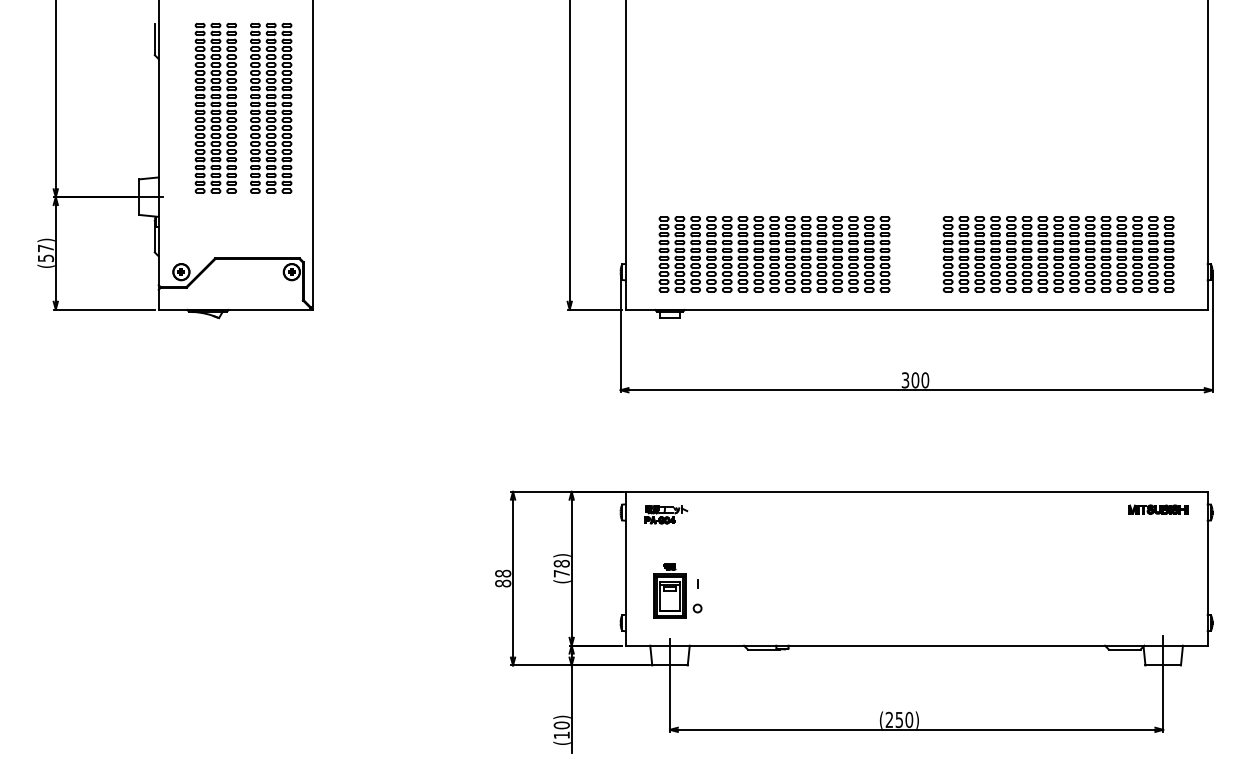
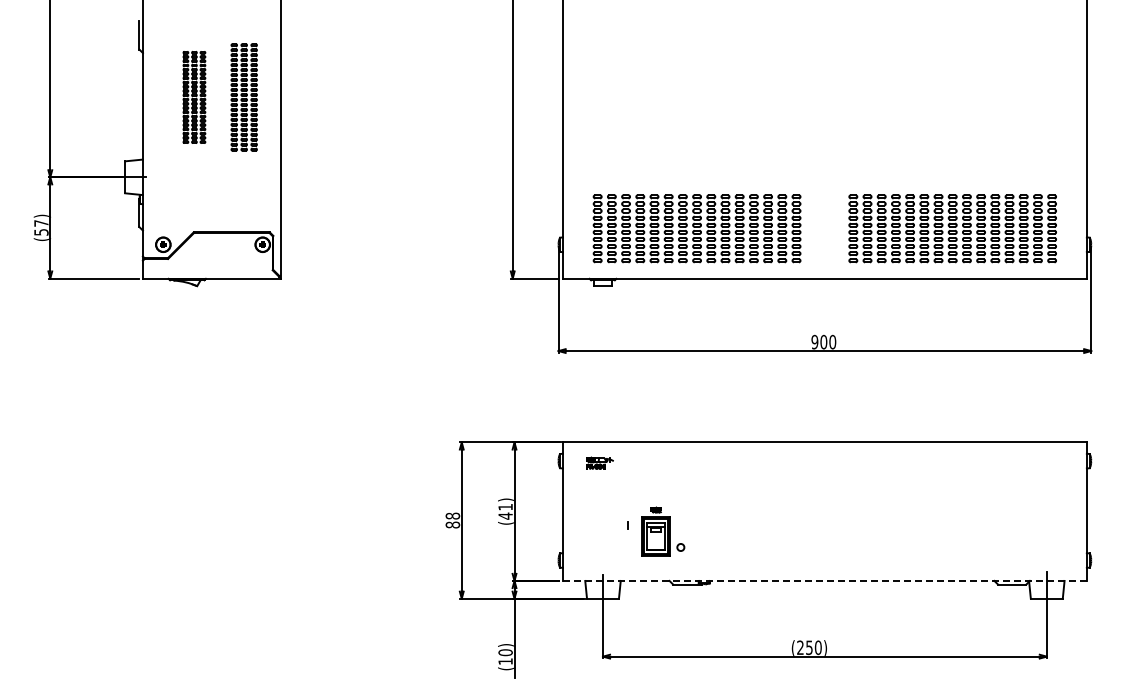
part: (216, 108) -> (194, 97), size x0.6
part: (271, 108) -> (244, 97), size x0.7
text: (905, 380) -> (814, 342), 300 -> 900
part: (1158, 508) -> (1042, 457), removed
part: (666, 514) -> (599, 462), size x0.7
text: (561, 568) -> (505, 511), (78) -> (41)
part: (678, 590) -> (663, 531), moved
line: (916, 645) -> (824, 580), solid -> dashed

